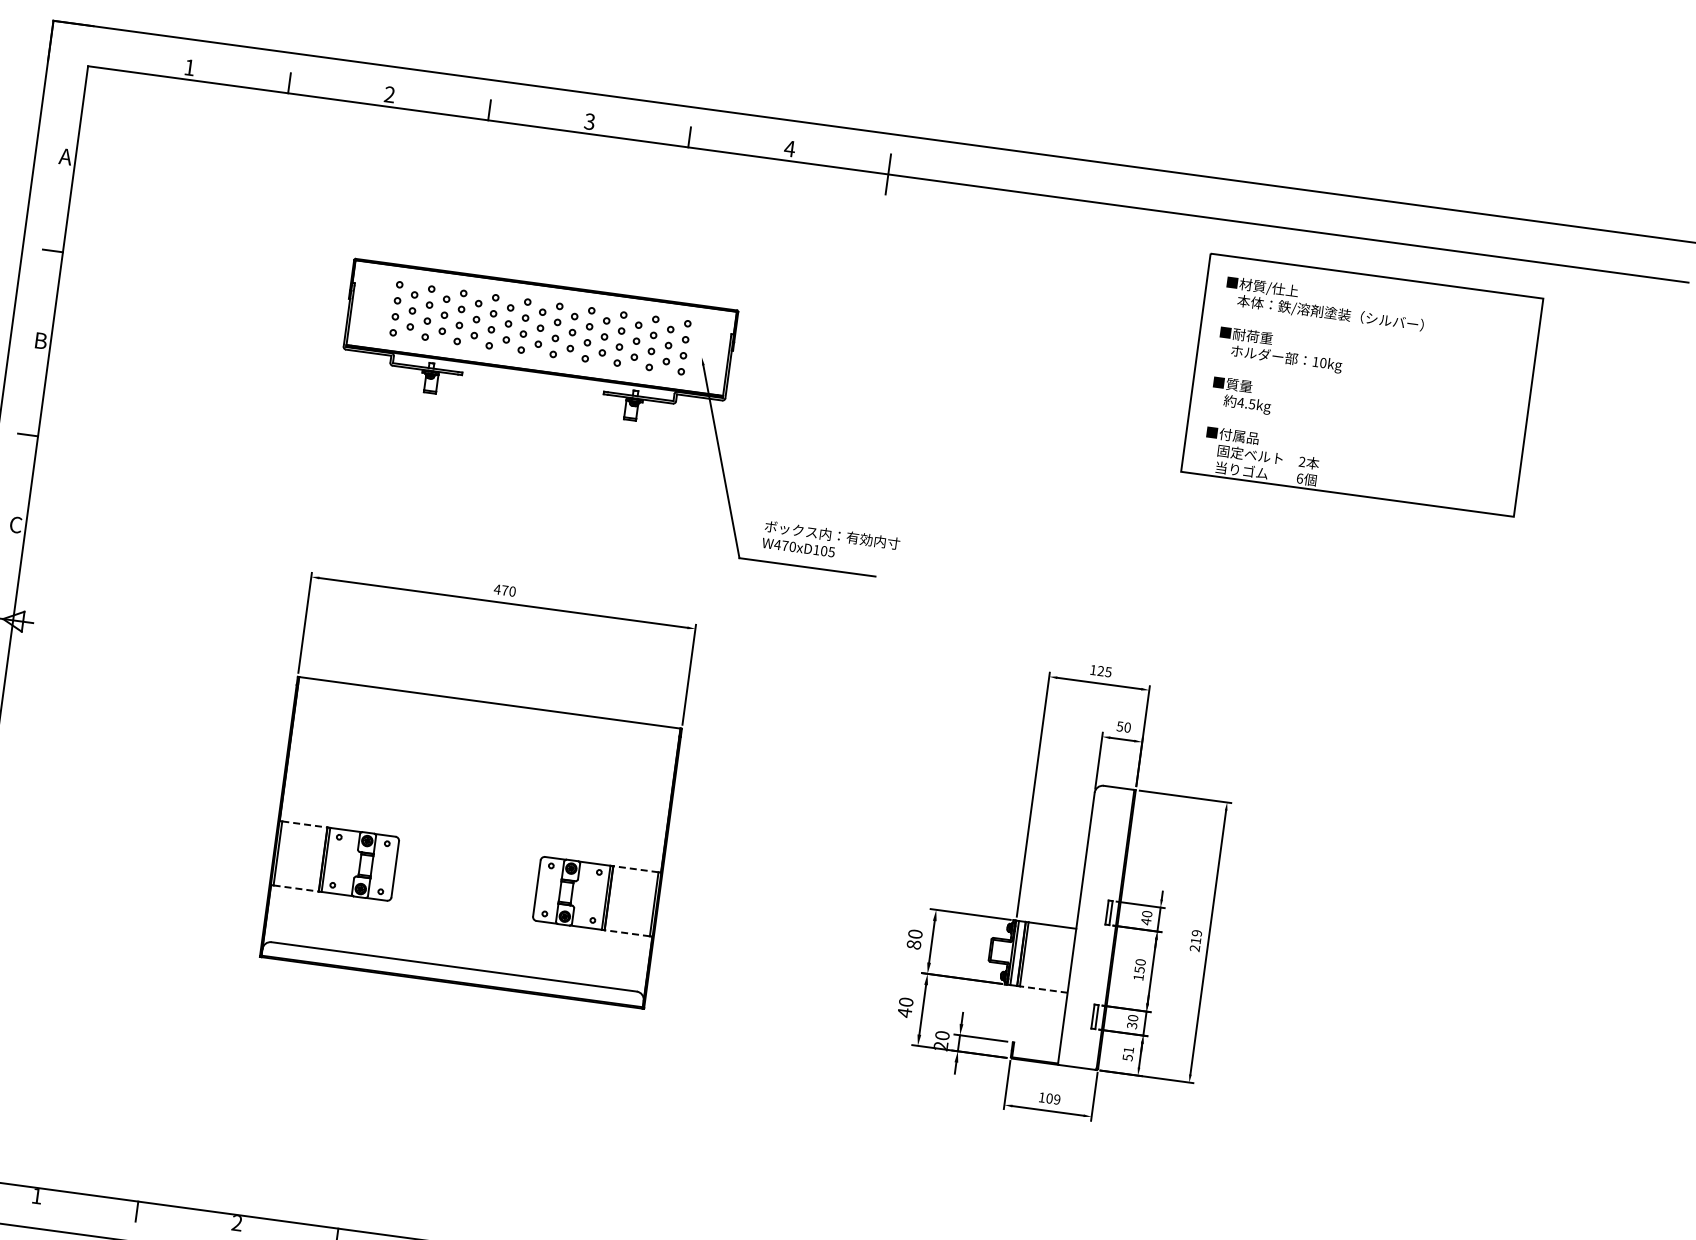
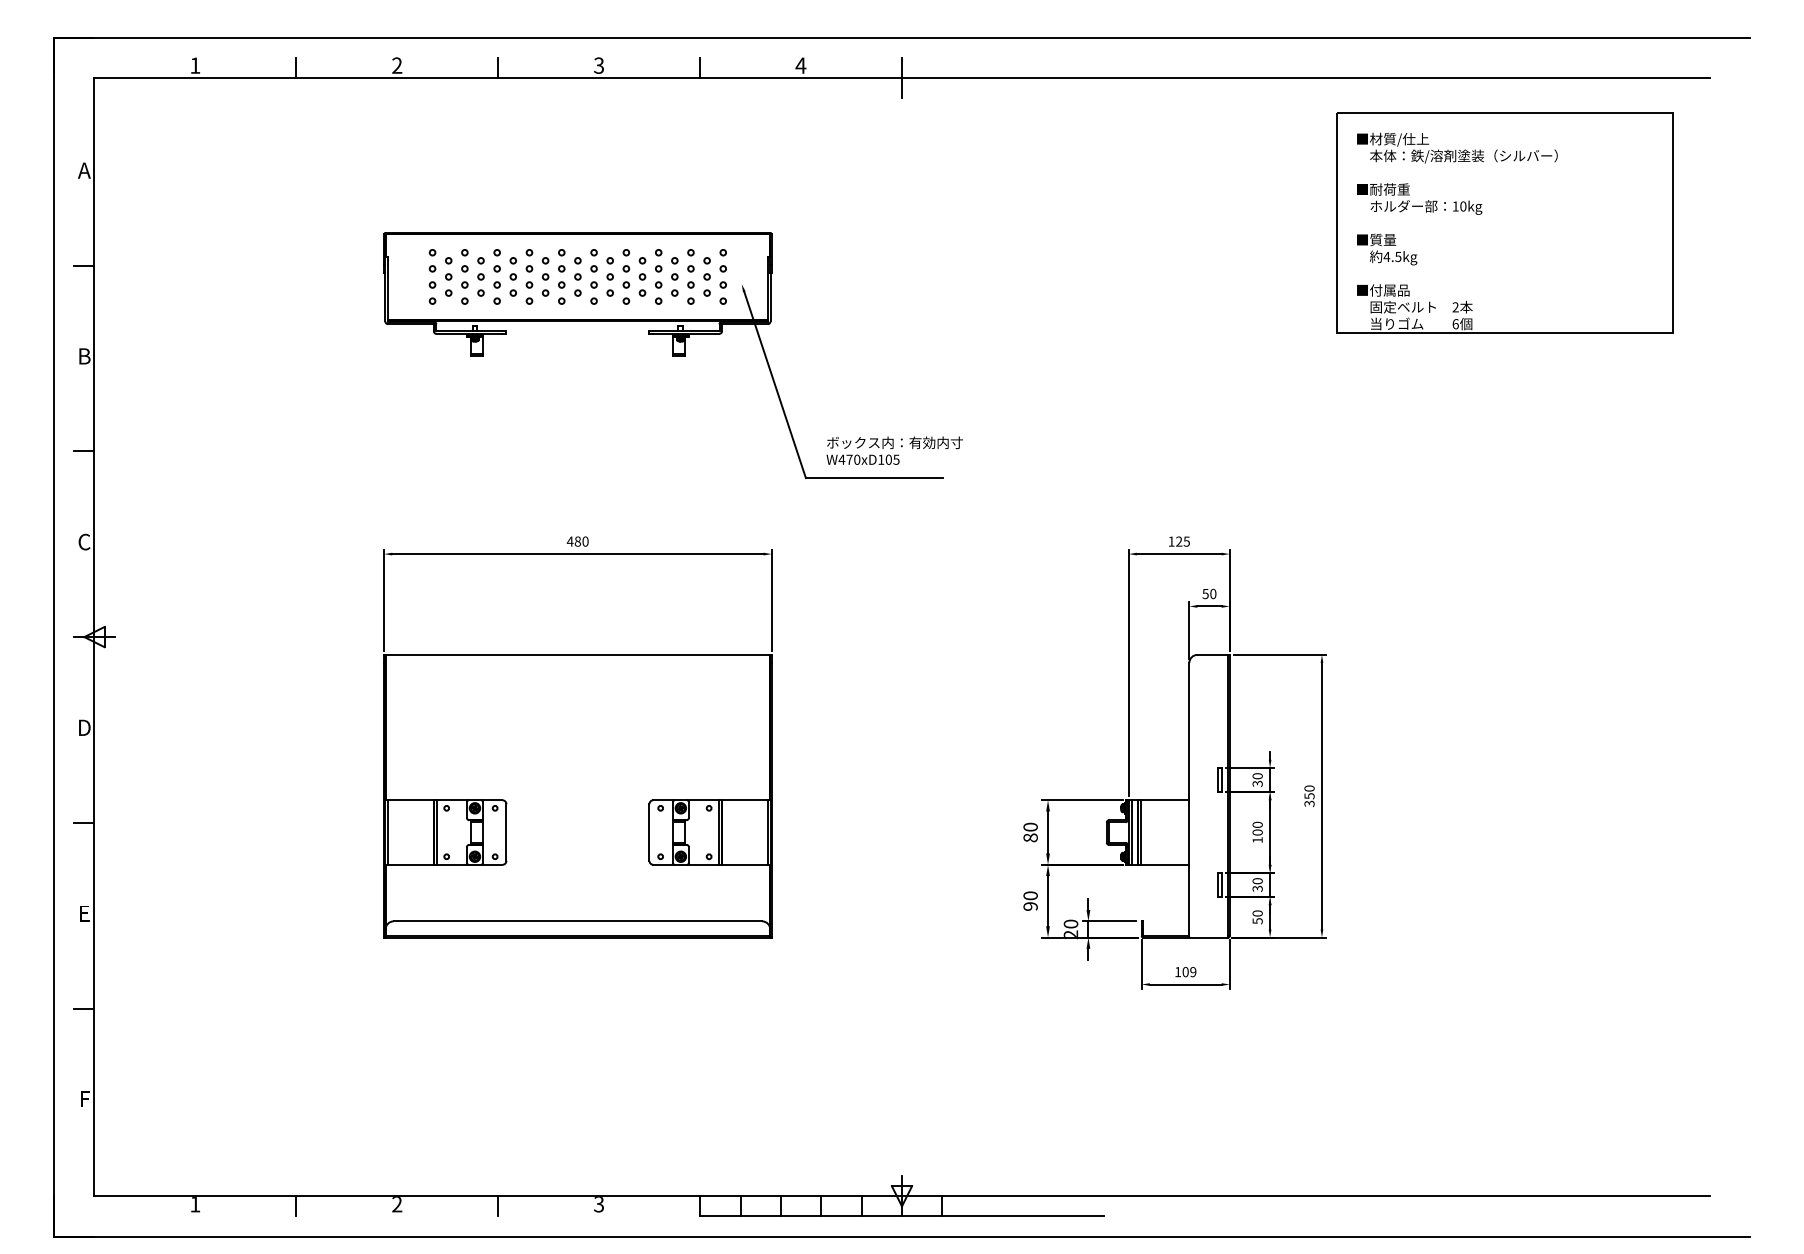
part: (1361, 384) -> (1504, 222), moved
text: (504, 590) -> (577, 541), 470 -> 480
line: (304, 824) -> (410, 800), dashed -> solid
line: (636, 869) -> (745, 800), dashed -> solid
line: (295, 888) -> (410, 864), dashed -> solid
text: (1146, 921) -> (1257, 783), 40 -> 30
line: (627, 932) -> (745, 864), dashed -> solid
text: (1196, 940) -> (1309, 795), 219 -> 350
text: (1139, 969) -> (1257, 832), 150 -> 100
line: (1043, 989) -> (1164, 864), dashed -> solid
text: (904, 1012) -> (1030, 906), 40 -> 90
text: (1128, 1050) -> (1257, 913), 51 -> 50

